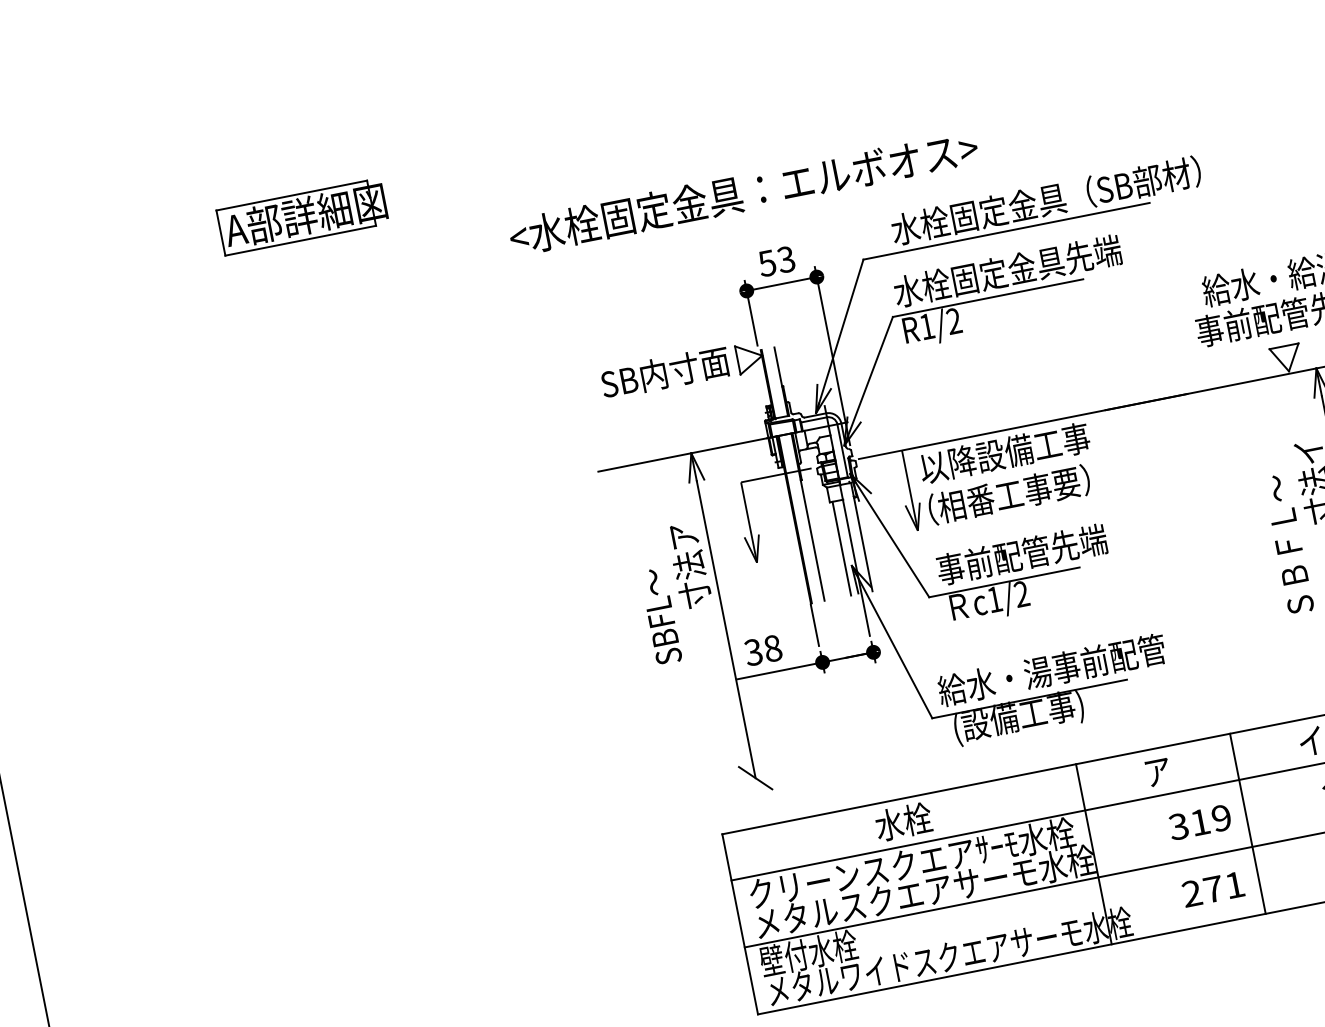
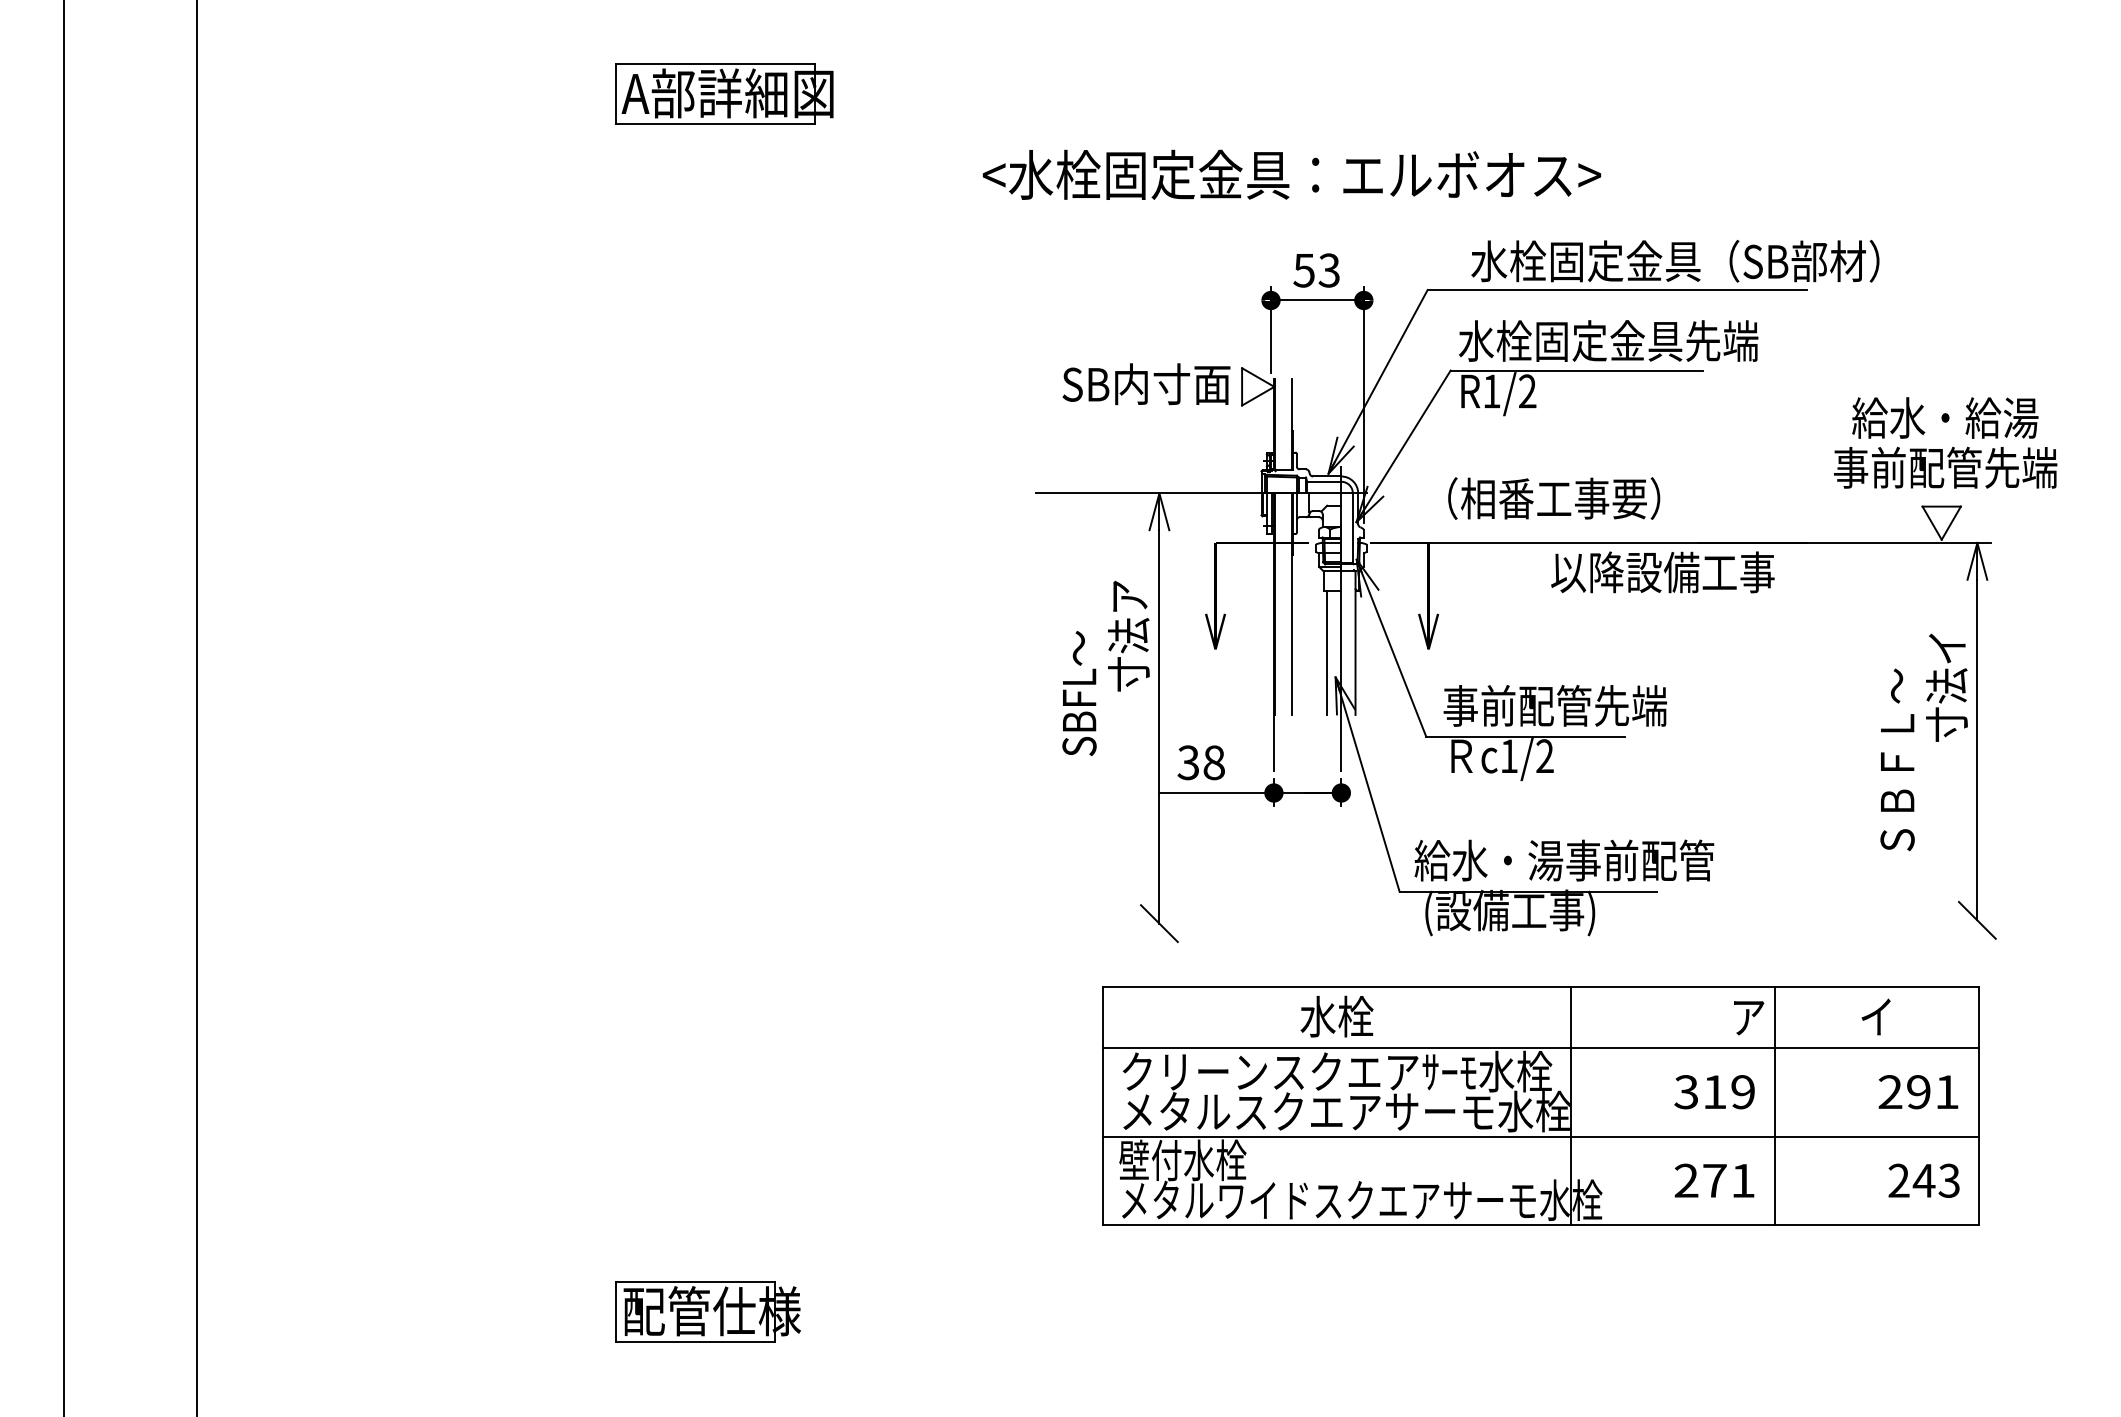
text: (1004, 453) -> (1662, 572), moved
text: (1009, 494) -> (1554, 498), moved
text: (1158, 772) -> (1749, 1018), moved

